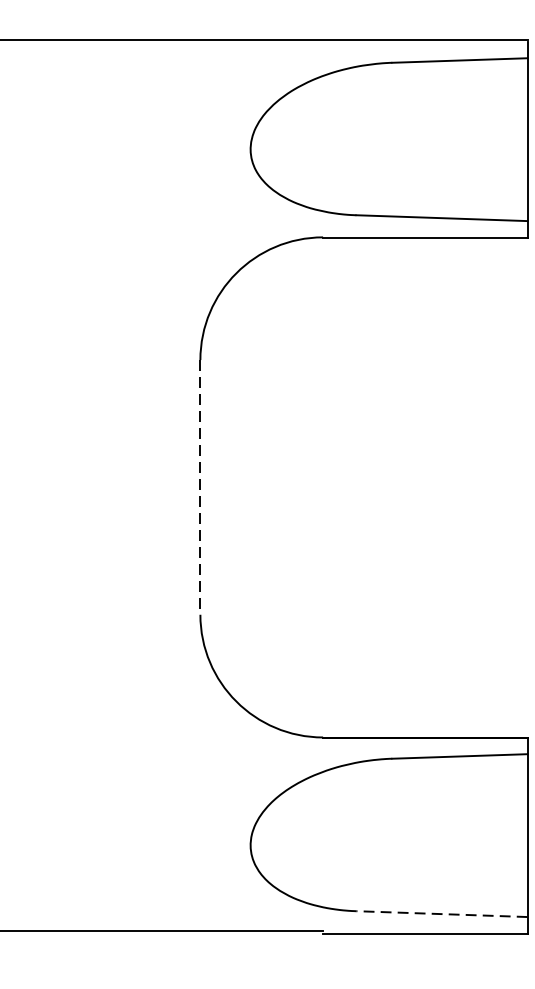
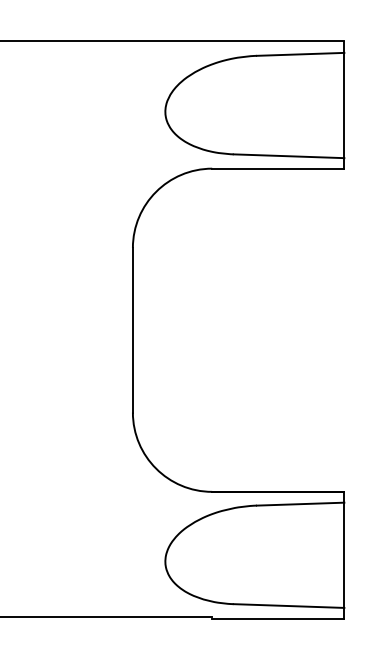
line: (199, 487) -> (132, 330), dashed -> solid
line: (441, 914) -> (288, 606), dashed -> solid

